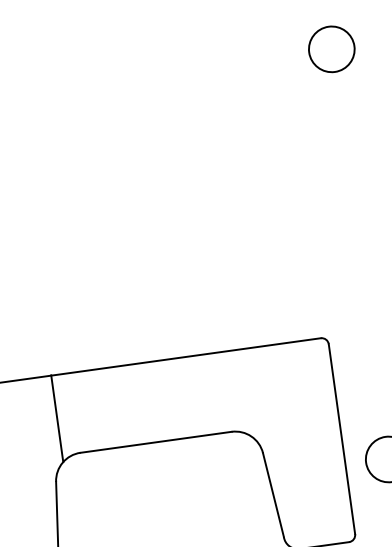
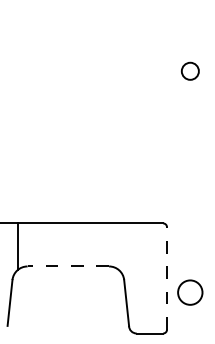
circle: (332, 49) -> (190, 71), size x0.7
line: (342, 437) -> (167, 277), solid -> dashed
line: (156, 442) -> (68, 266), solid -> dashed

